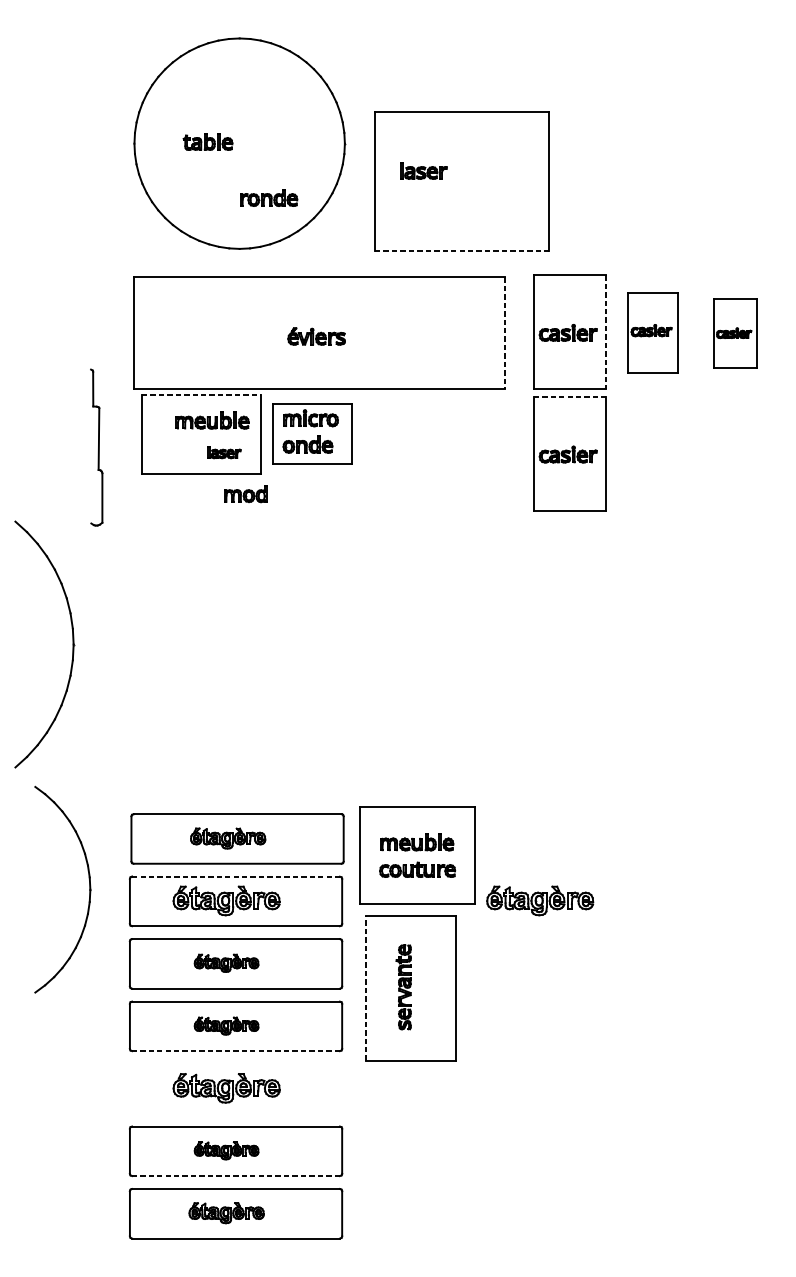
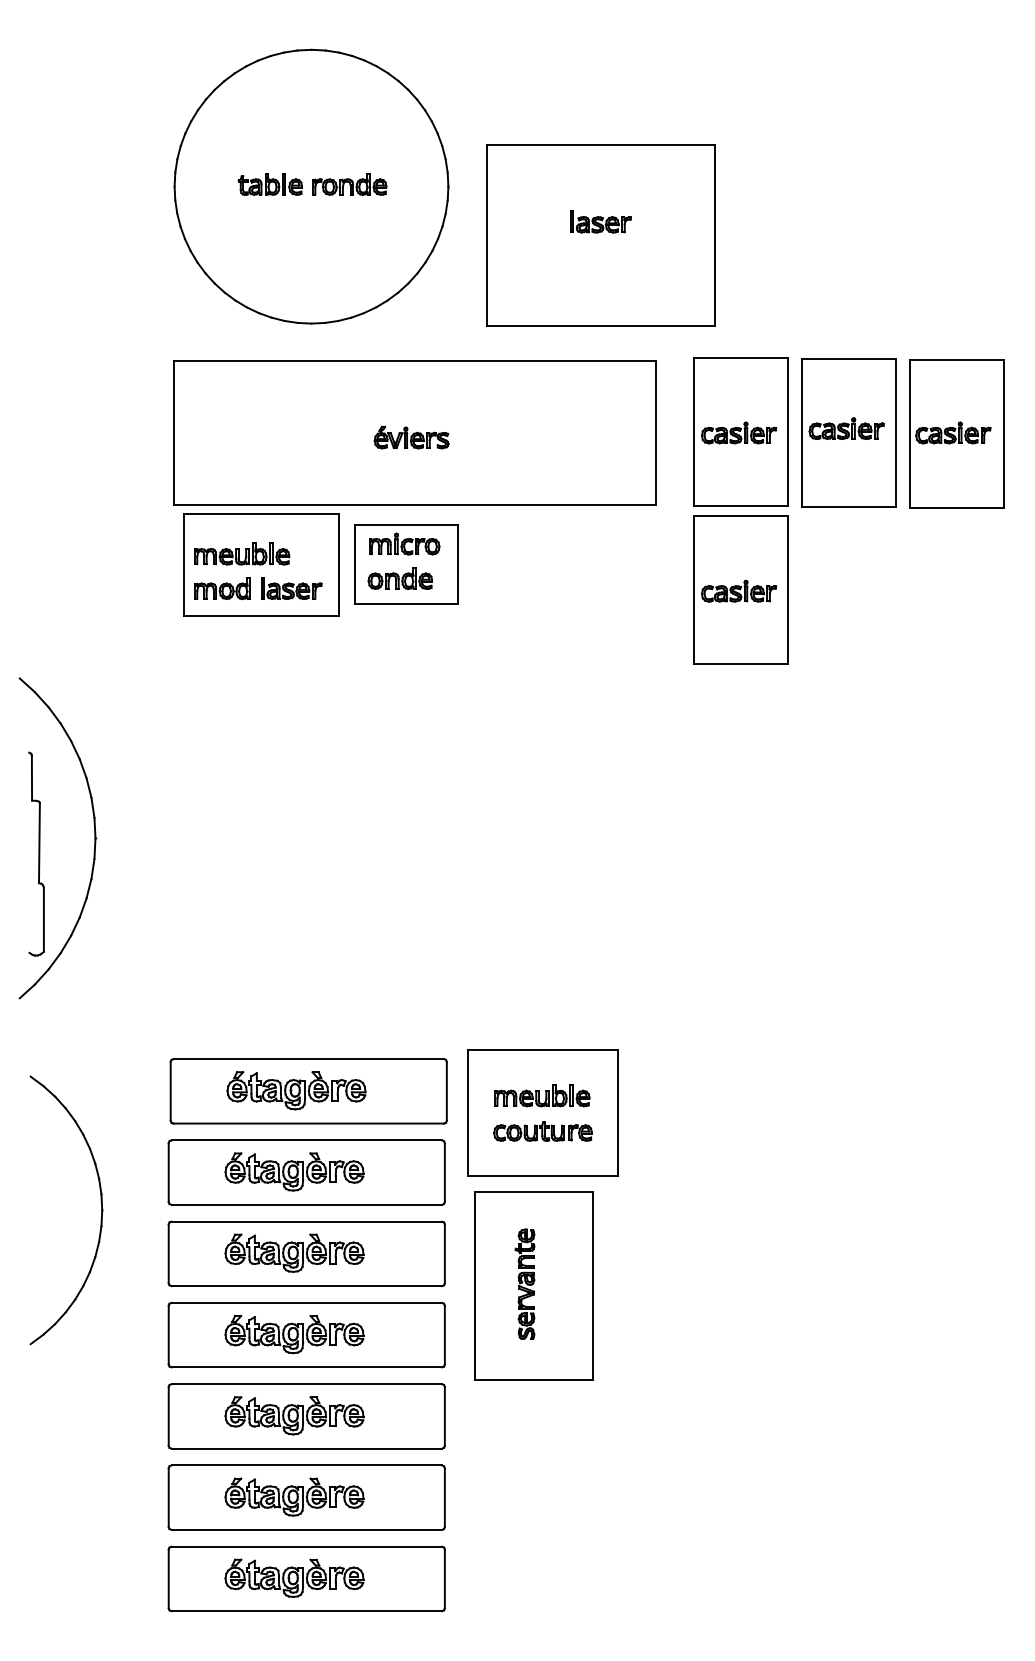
part: (423, 170) -> (600, 221), moved
part: (268, 198) -> (349, 184), moved
line: (461, 251) -> (600, 326), dashed -> solid
line: (606, 332) -> (788, 432), dashed -> solid
part: (652, 332) -> (848, 432), size x1.43
line: (504, 333) -> (656, 433), dashed -> solid
part: (735, 333) -> (956, 433), size x1.67
line: (201, 395) -> (261, 514), dashed -> solid
line: (570, 397) -> (741, 516), dashed -> solid
part: (212, 420) -> (242, 553), moved
part: (96, 447) -> (36, 853), moved
part: (224, 452) -> (291, 588), size x1.43
part: (245, 494) -> (222, 588), moved
part: (228, 838) -> (296, 1090), size x1.43
line: (236, 876) -> (307, 1140), dashed -> solid
part: (89, 889) -> (101, 1210), moved
part: (540, 900) -> (702, 1171), removed
part: (226, 962) -> (294, 1252), size x1.67
line: (365, 988) -> (475, 1286), dashed -> solid
part: (226, 1025) -> (294, 1334), size x1.67
line: (235, 1051) -> (306, 1367), dashed -> solid
part: (235, 1088) -> (306, 1416), added
part: (226, 1150) -> (294, 1496), size x1.67
line: (235, 1175) -> (306, 1529), dashed -> solid
part: (226, 1212) -> (294, 1577), size x1.43

